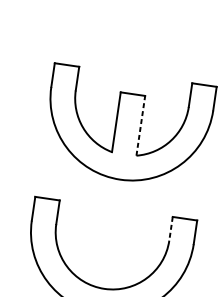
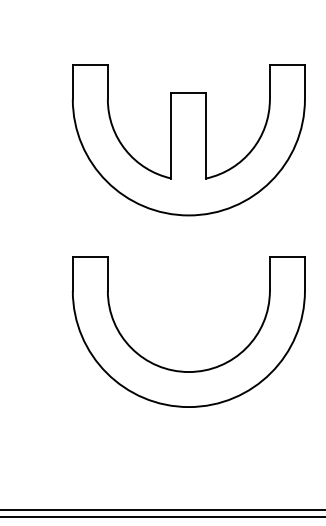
line: (140, 125) -> (206, 135), dashed -> solid
line: (170, 229) -> (269, 274), dashed -> solid

